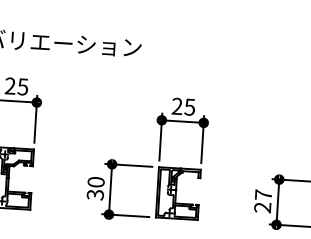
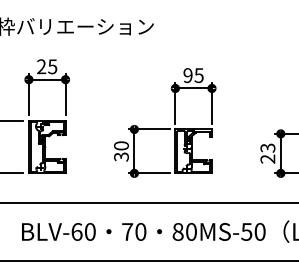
text: (176, 106) -> (187, 75), 25 -> 95
text: (263, 194) -> (267, 147), 27 -> 23

